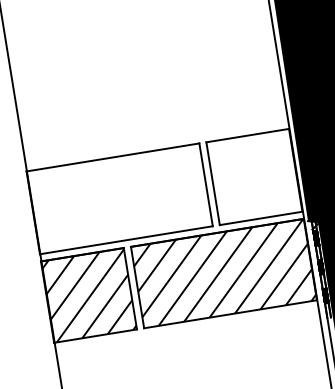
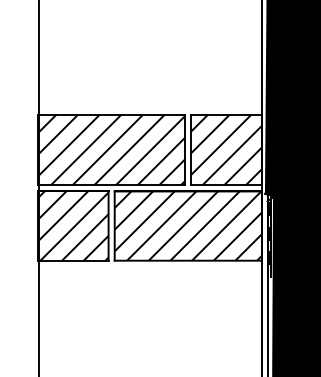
hatch: (254, 176) -> (226, 149), added
hatch: (119, 198) -> (111, 149), added

